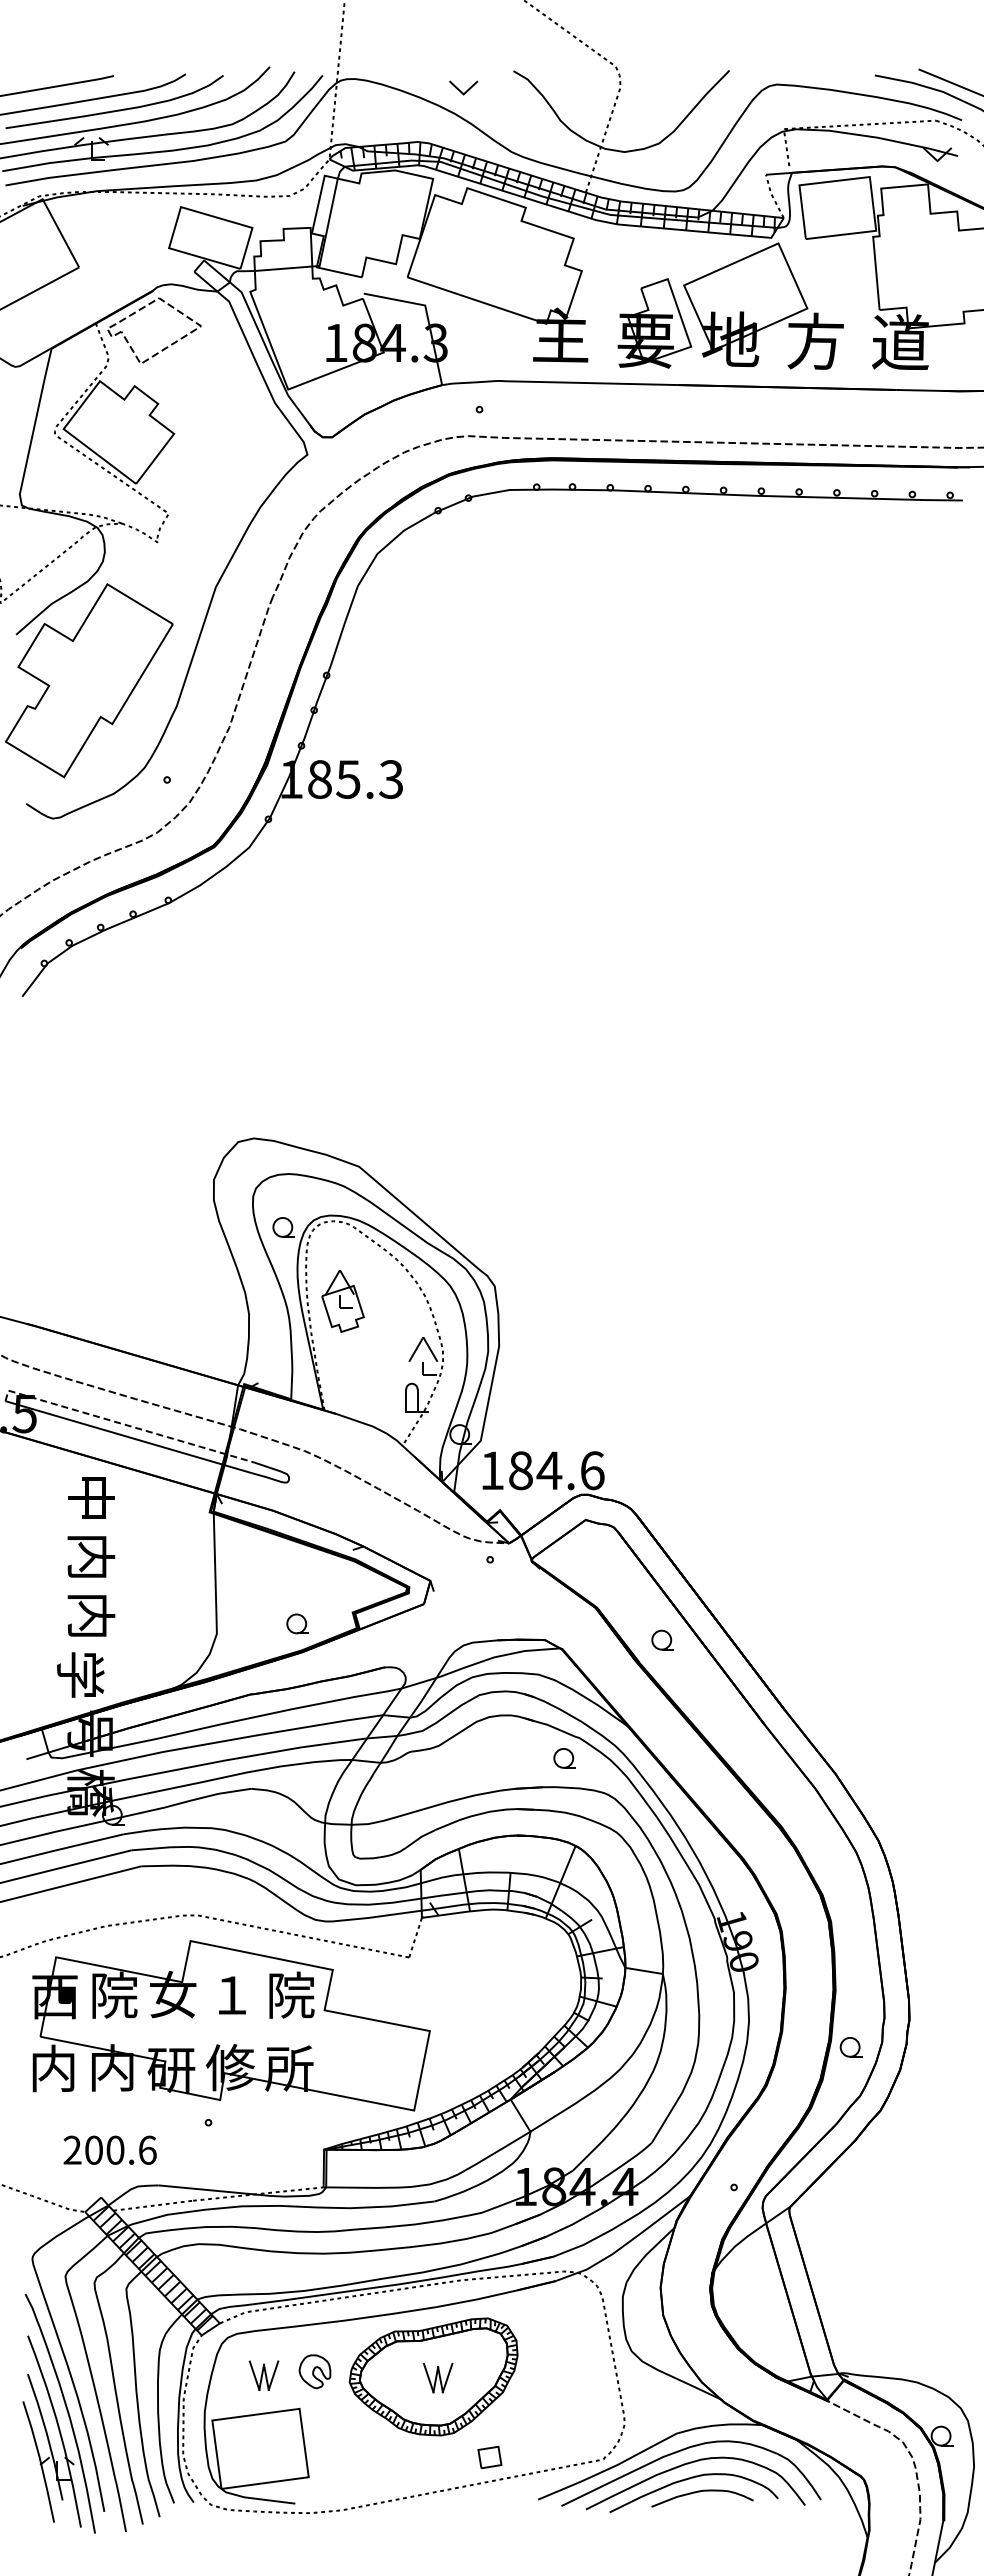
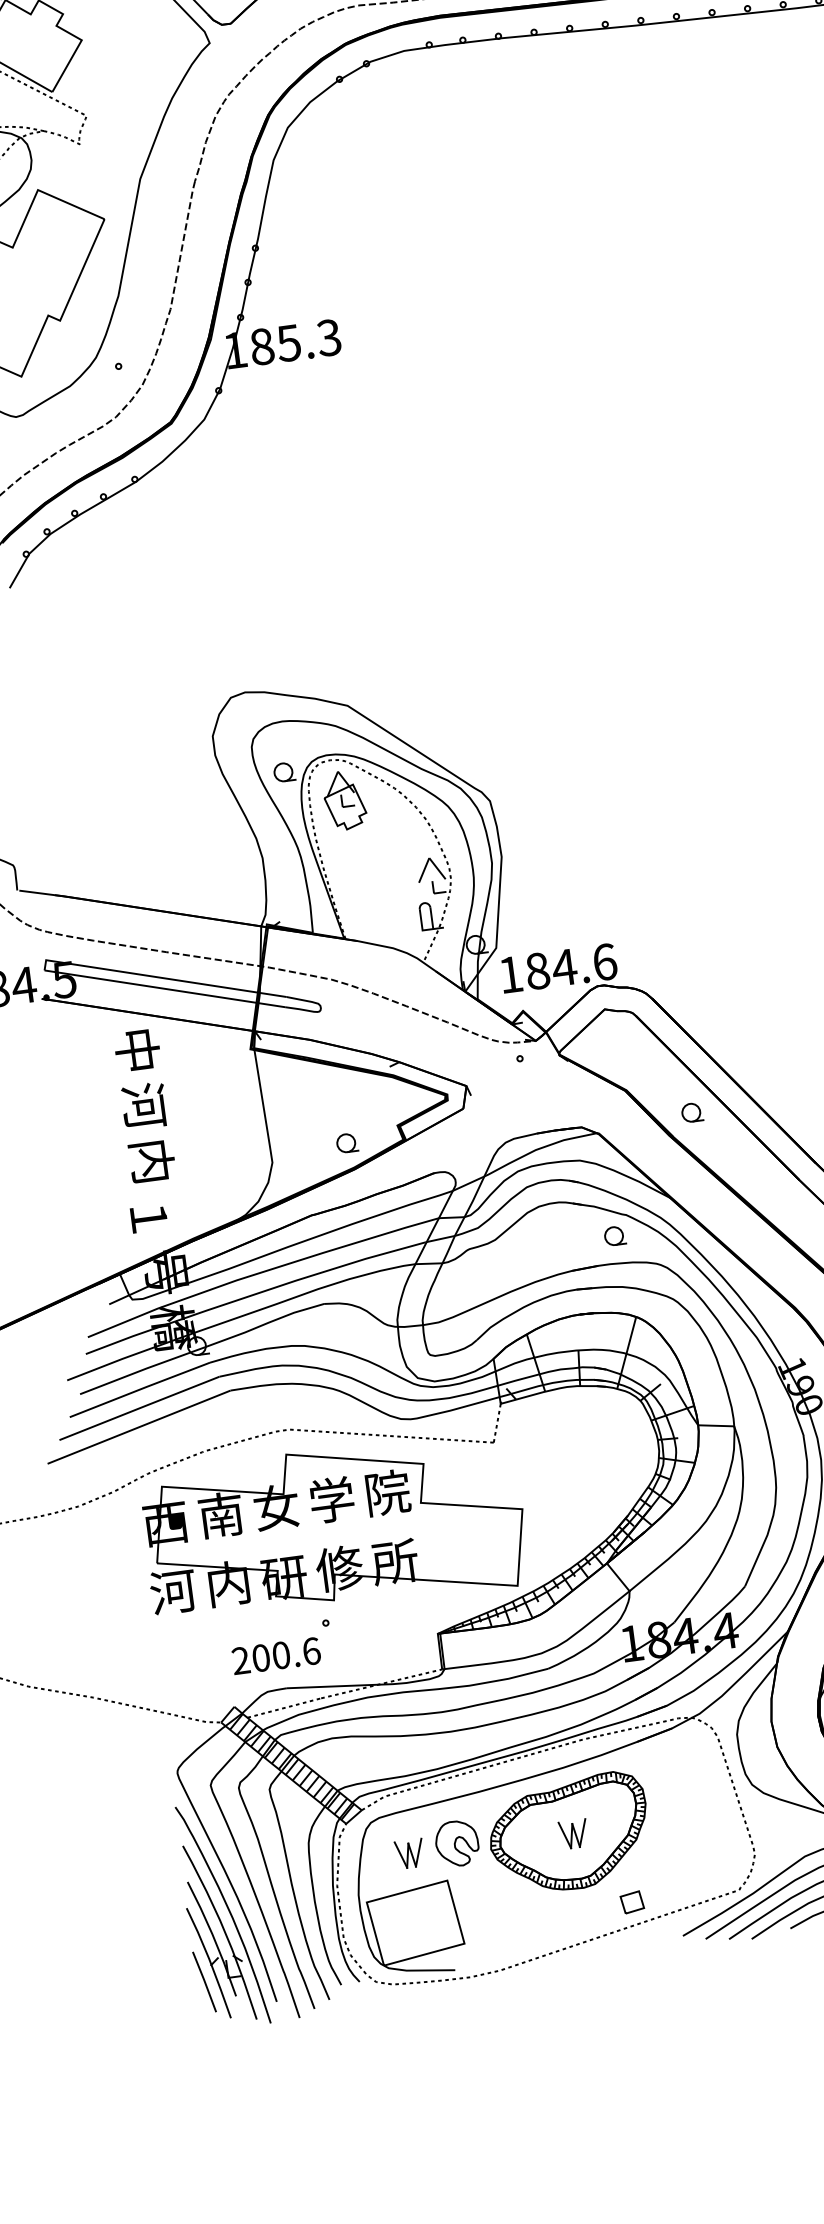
part: (342, 1301) -> (344, 800), moved
line: (126, 1425) -> (161, 978), dashed -> solid
text: (91, 1556) -> (144, 1105), 内 -> 河
text: (80, 1674) -> (149, 1217), 学 -> １
text: (114, 1994) -> (221, 1514), 院 -> 南
text: (231, 1994) -> (331, 1499), １ -> 学
text: (53, 2068) -> (173, 1591), 内 -> 河
text: (109, 2149) -> (275, 1655), moved
part: (314, 2371) -> (456, 1843), size x1.43
line: (31, 2480) -> (204, 1981), added

